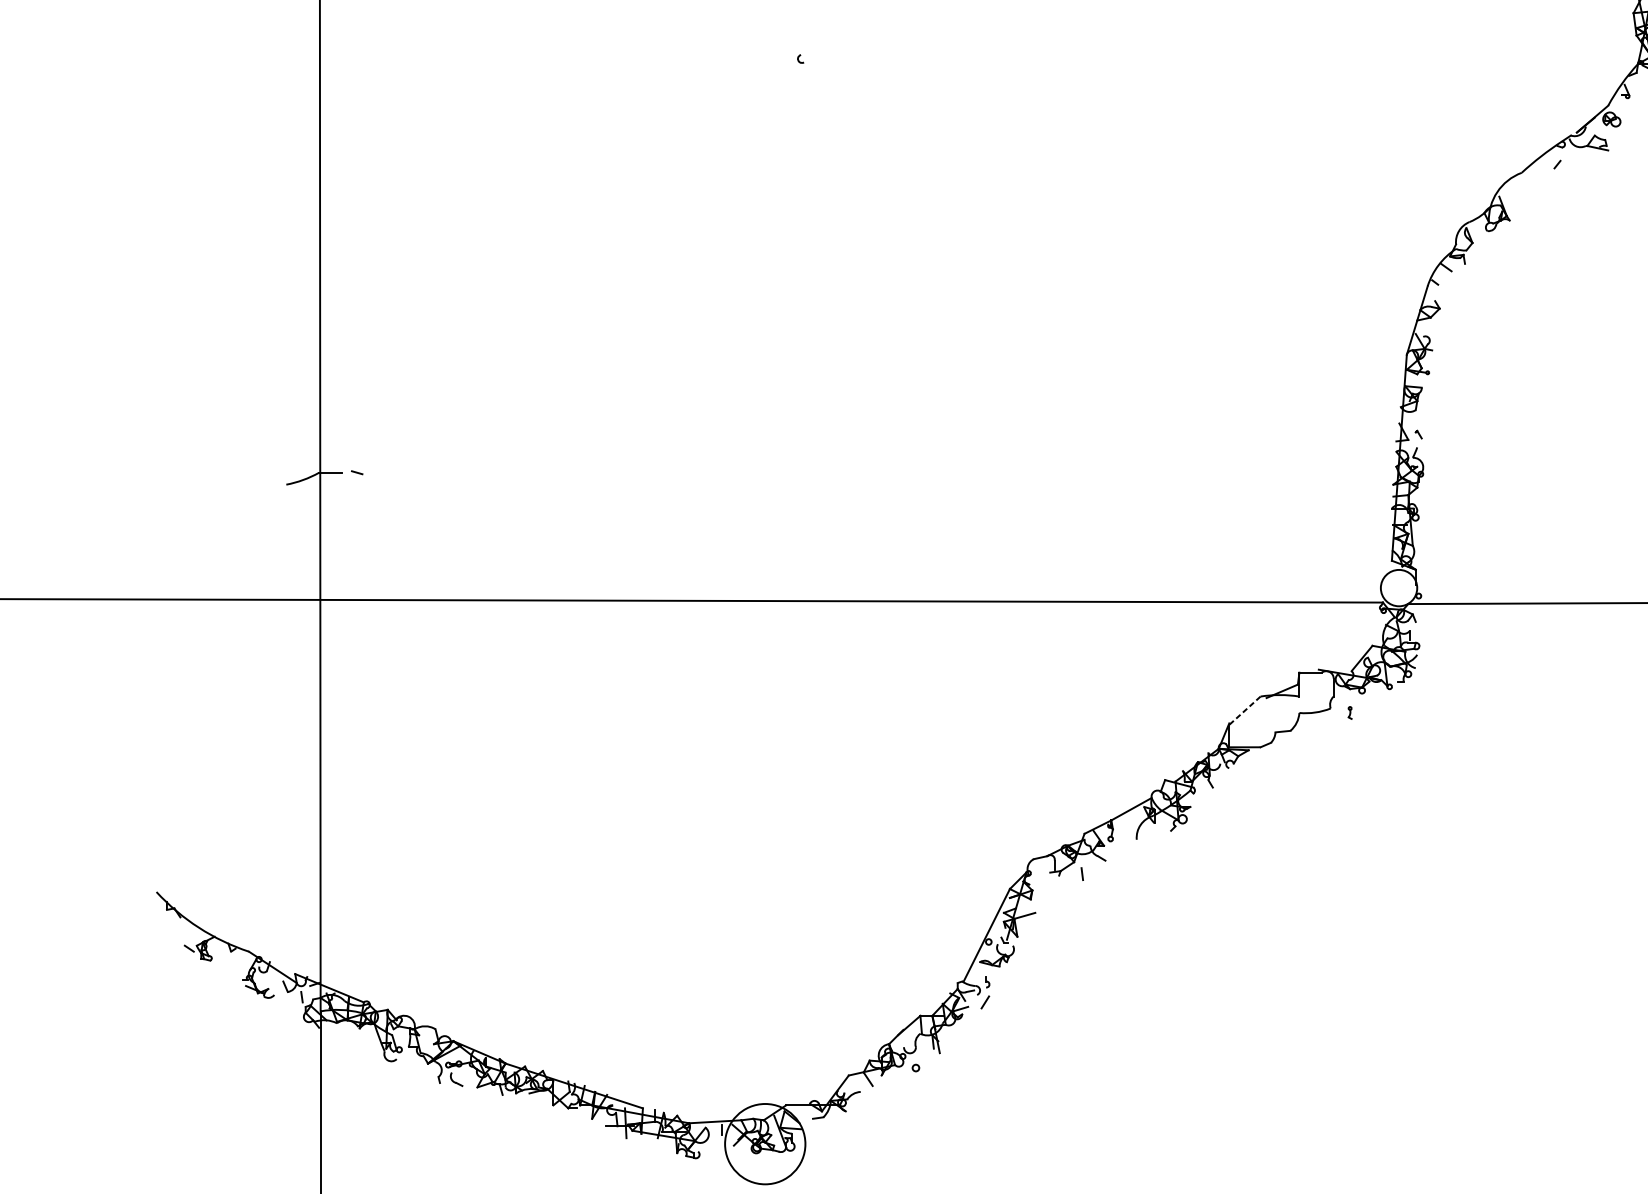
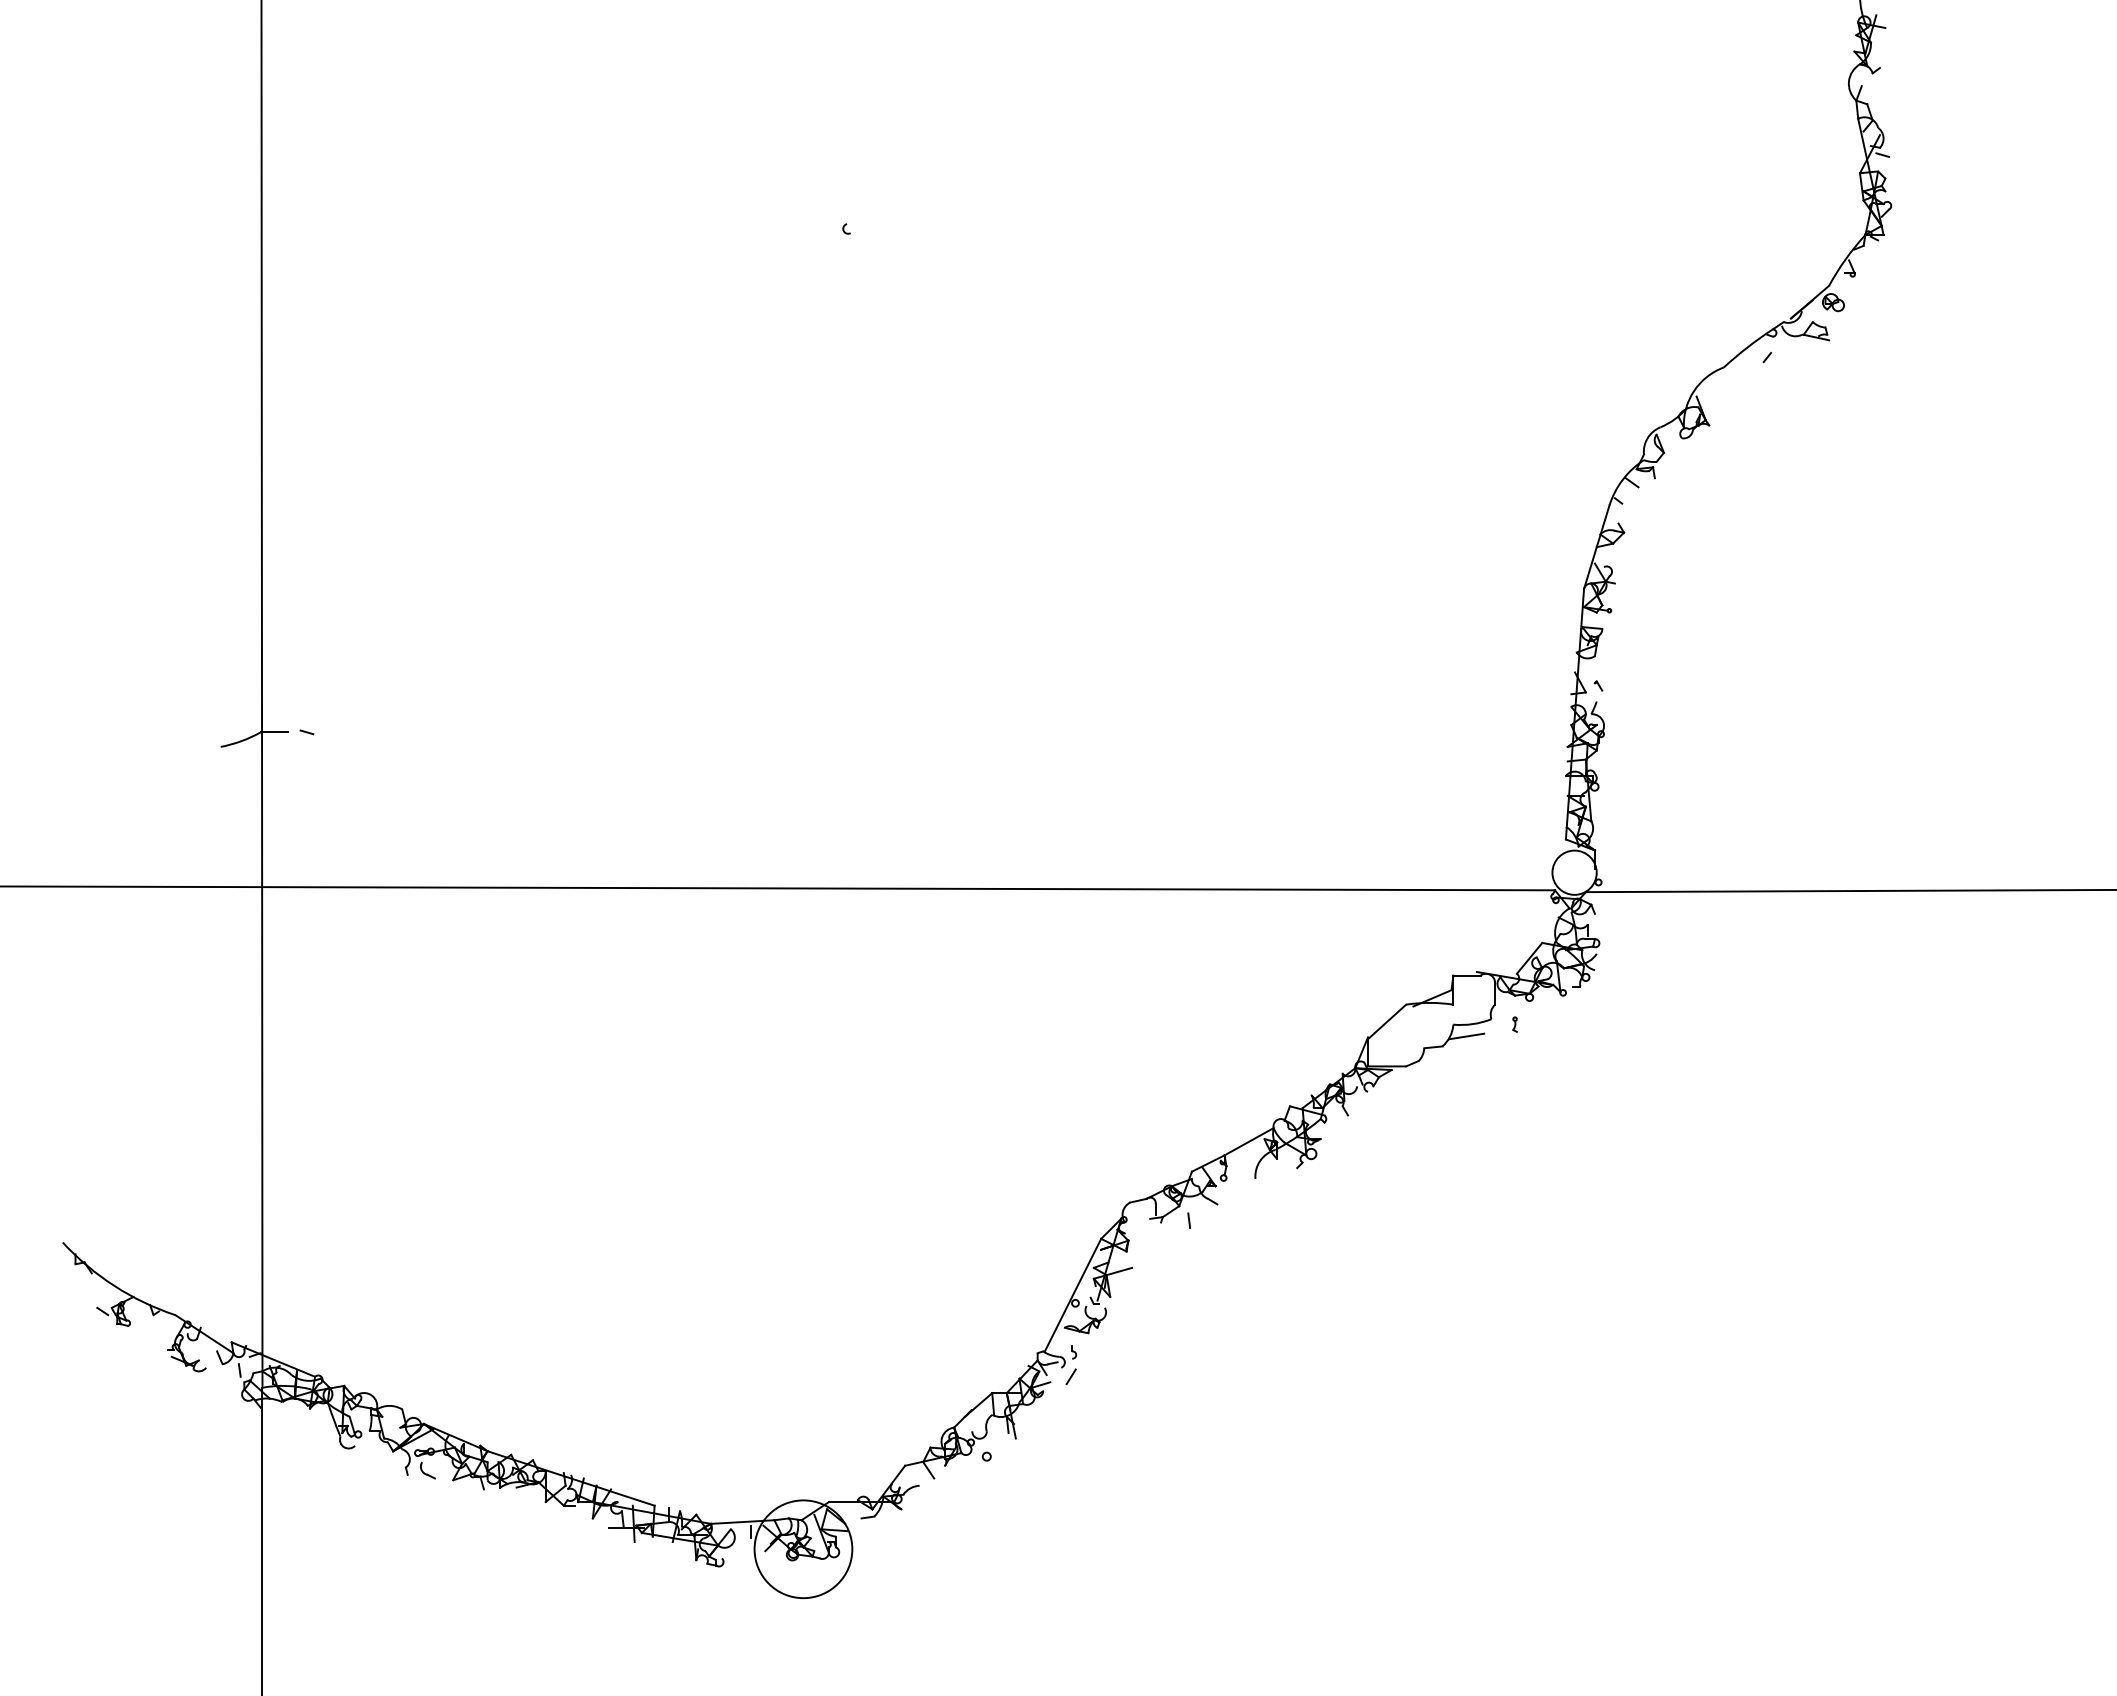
line: (1245, 710) -> (1387, 1021), dashed -> solid
line: (1310, 722) -> (1466, 1036), added

